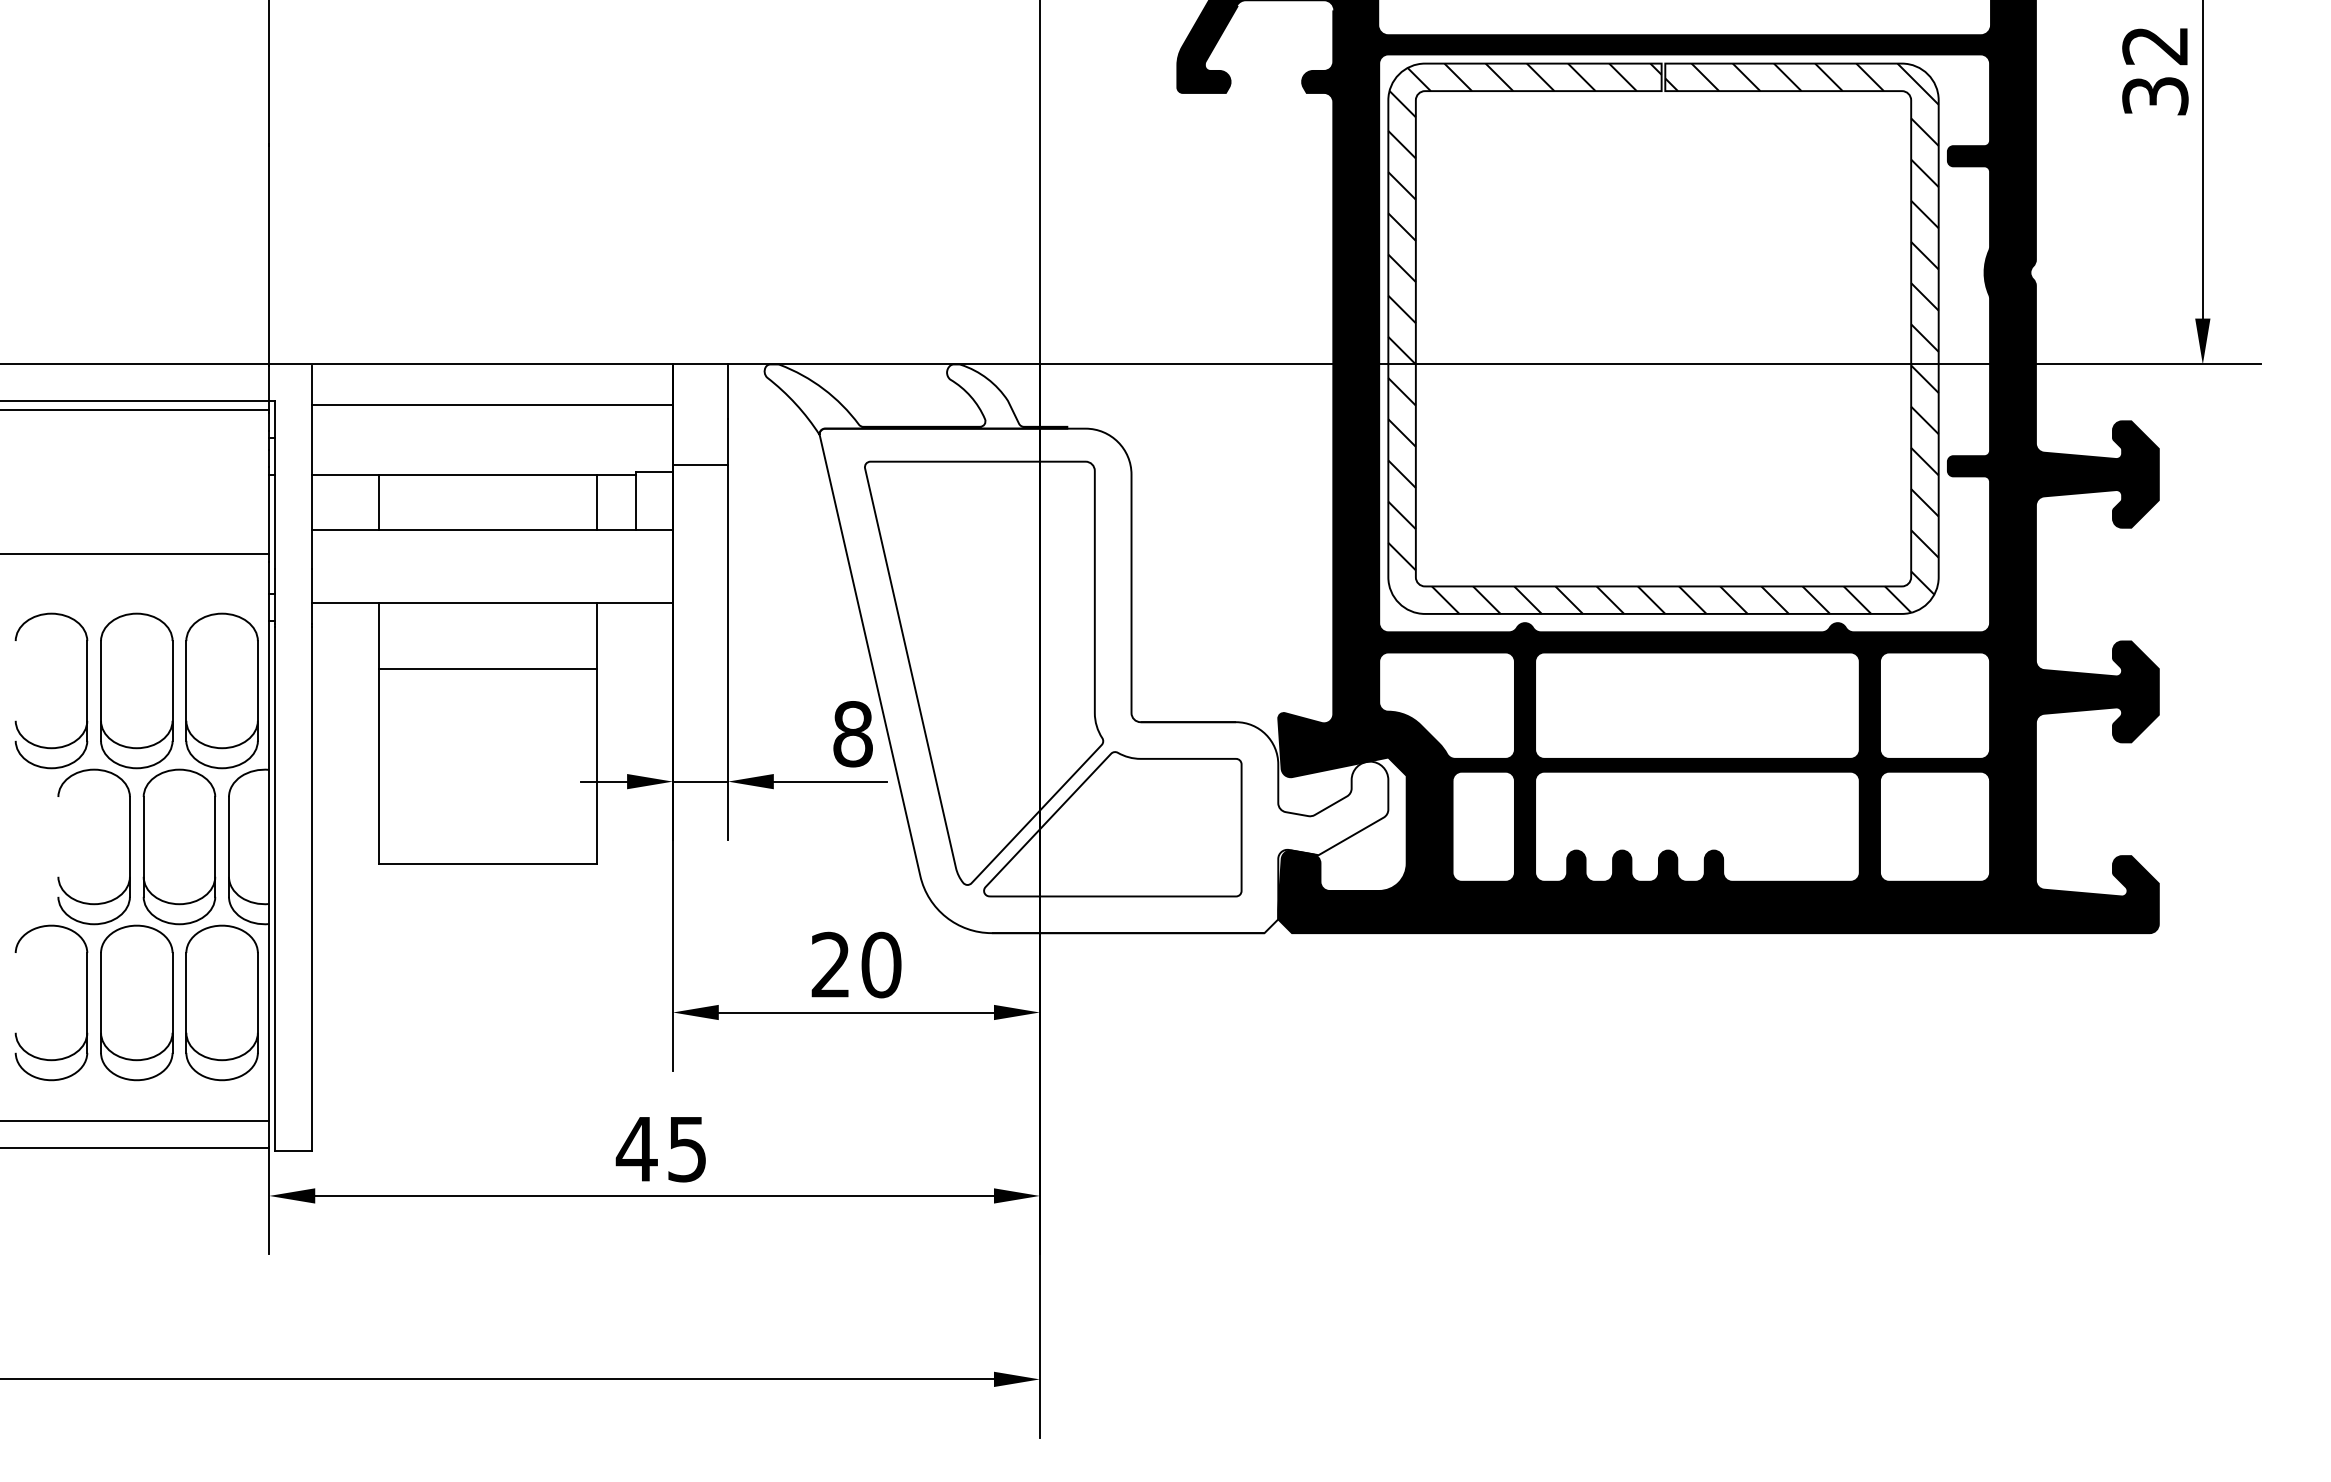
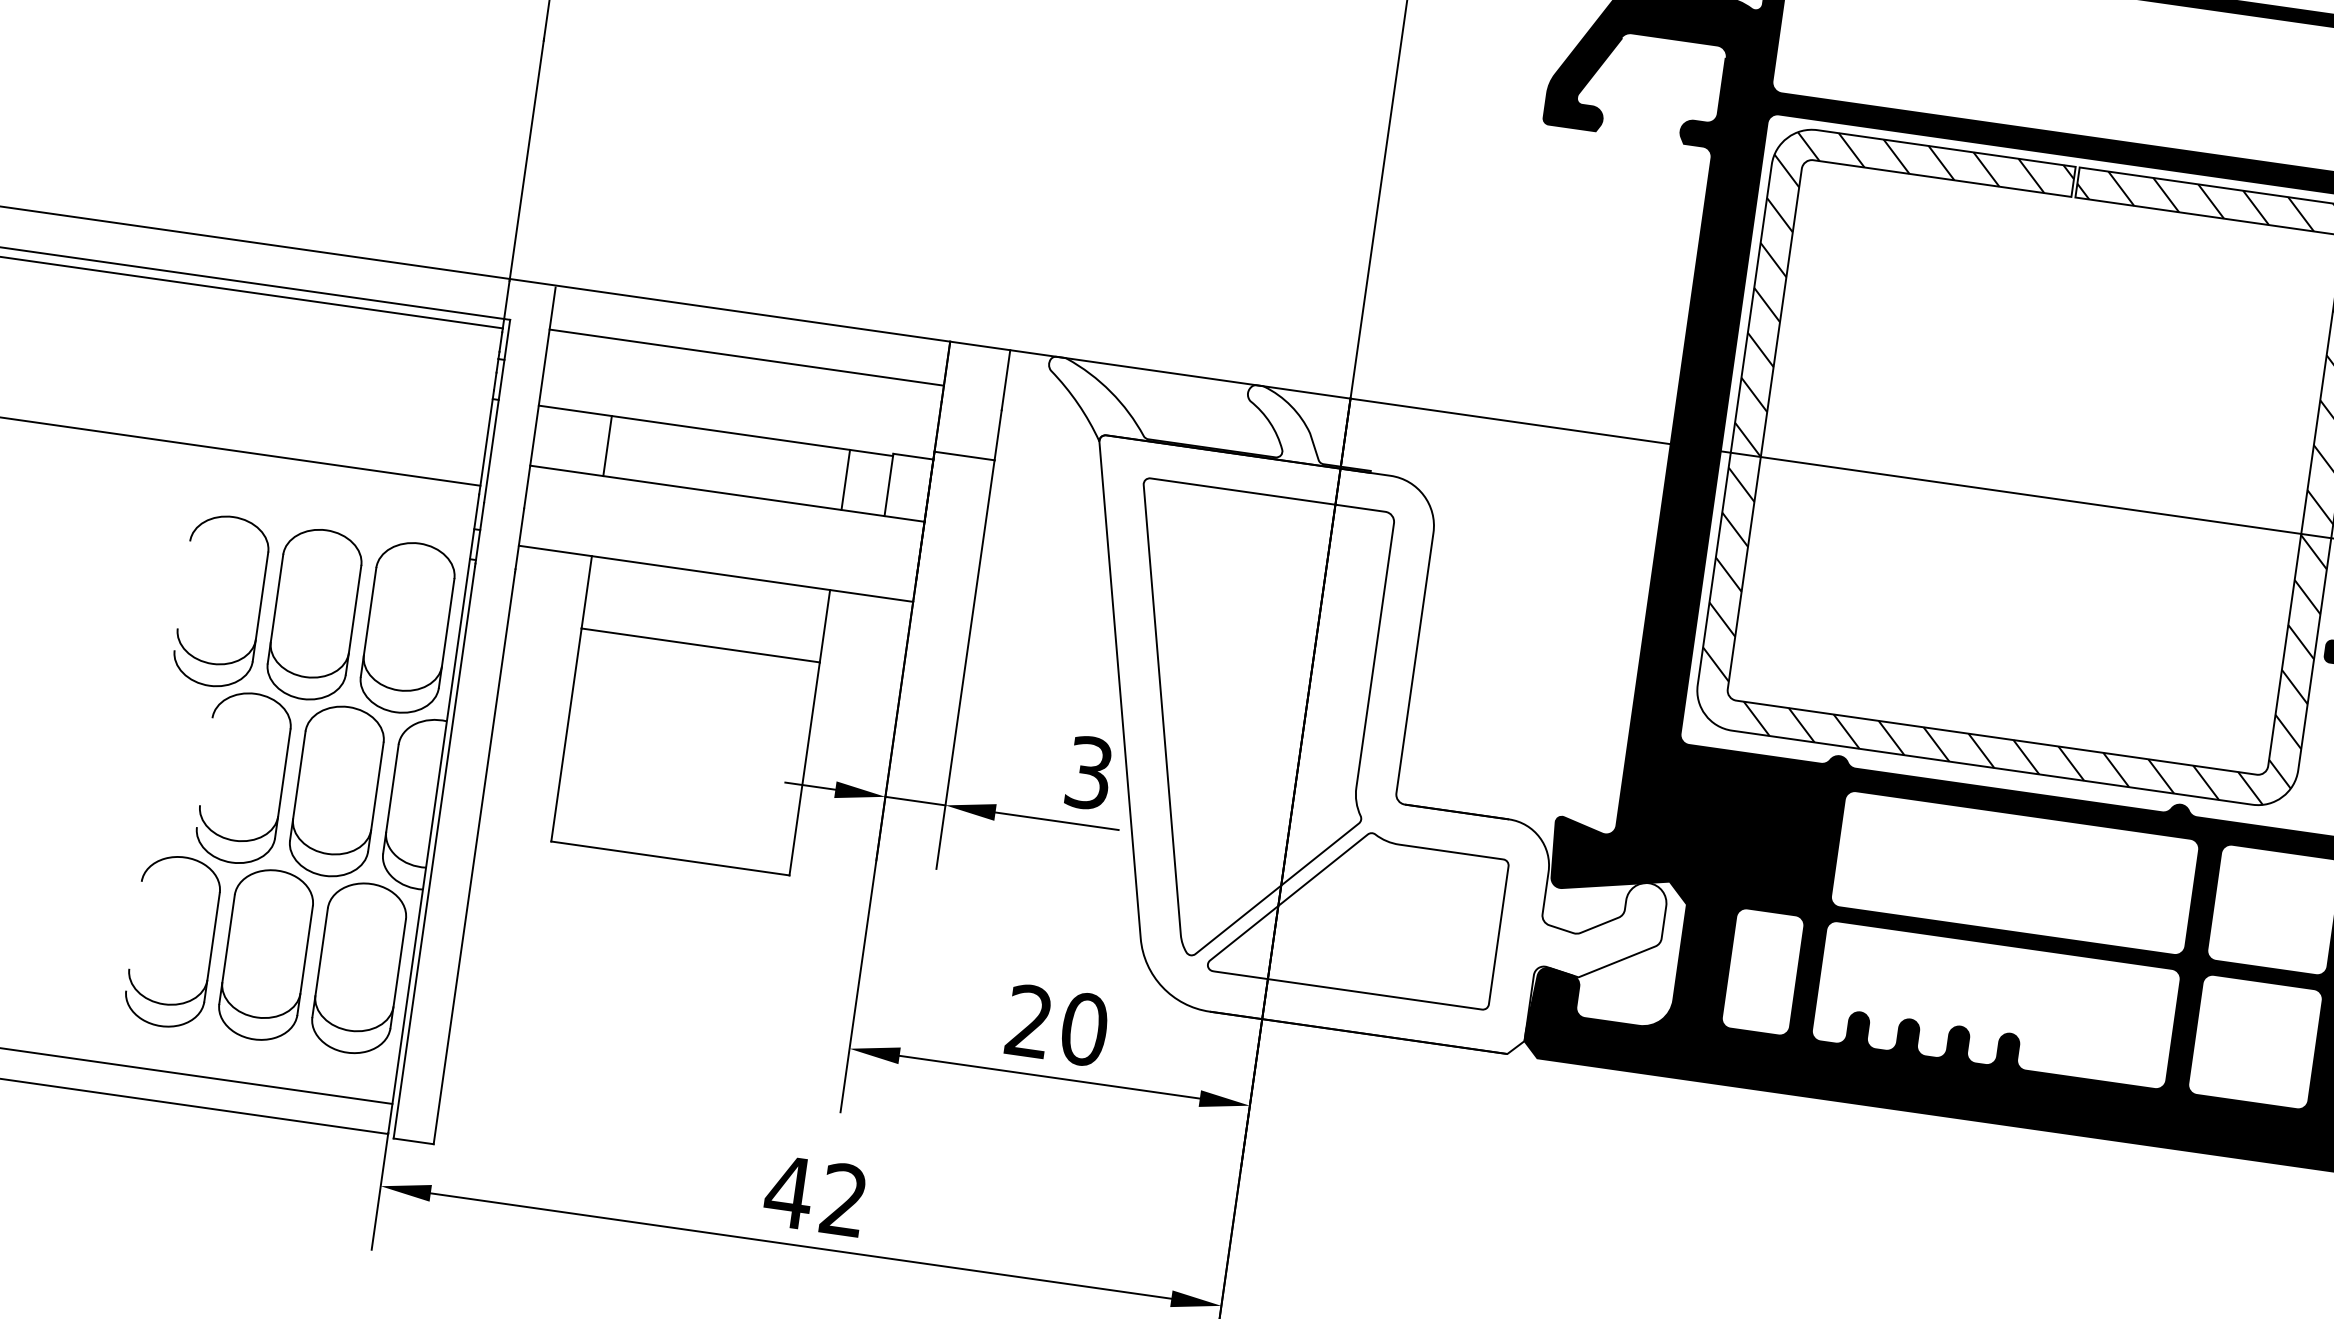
text: (852, 734) -> (1088, 773), 8 -> 3
text: (686, 1149) -> (843, 1200), 45 -> 42

